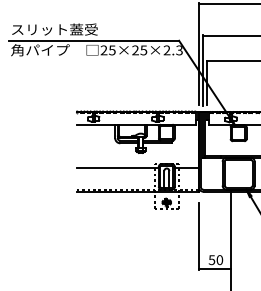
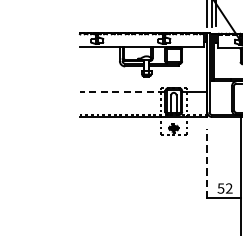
line: (117, 168) -> (122, 92), solid -> dashed
line: (198, 235) -> (206, 162), solid -> dashed
text: (219, 260) -> (228, 188), 50 -> 52

